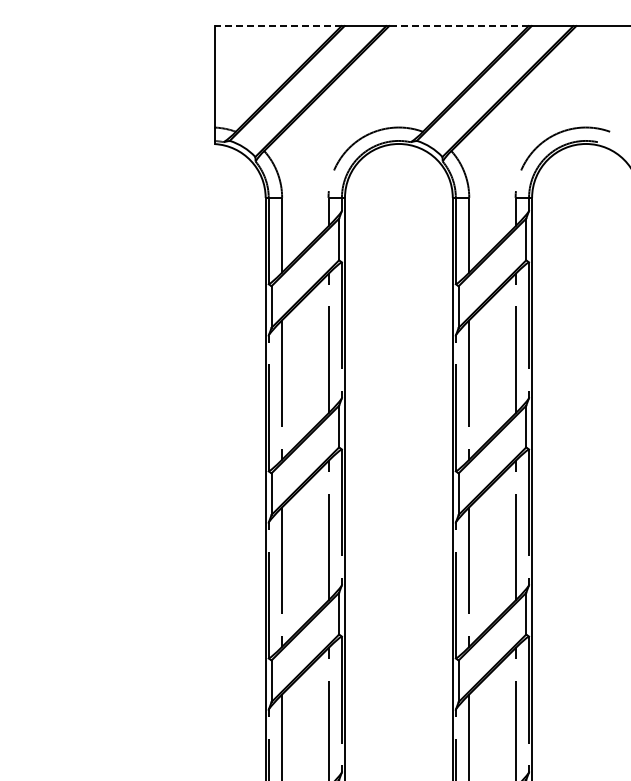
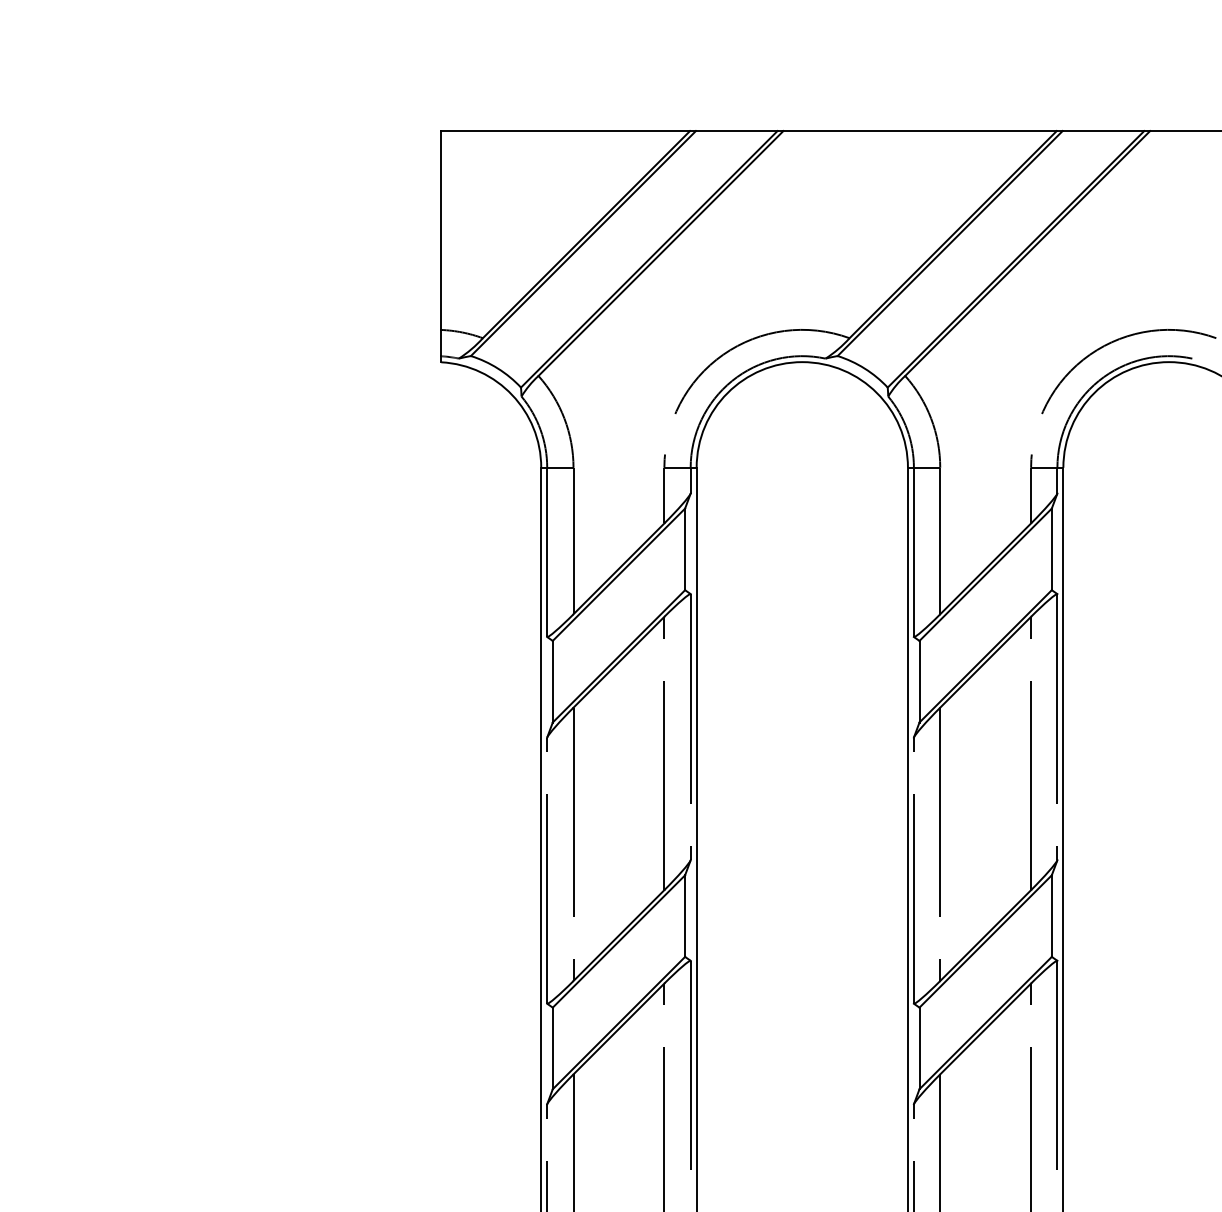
line: (277, 26) -> (564, 131), dashed -> solid
line: (458, 26) -> (919, 131), dashed -> solid

